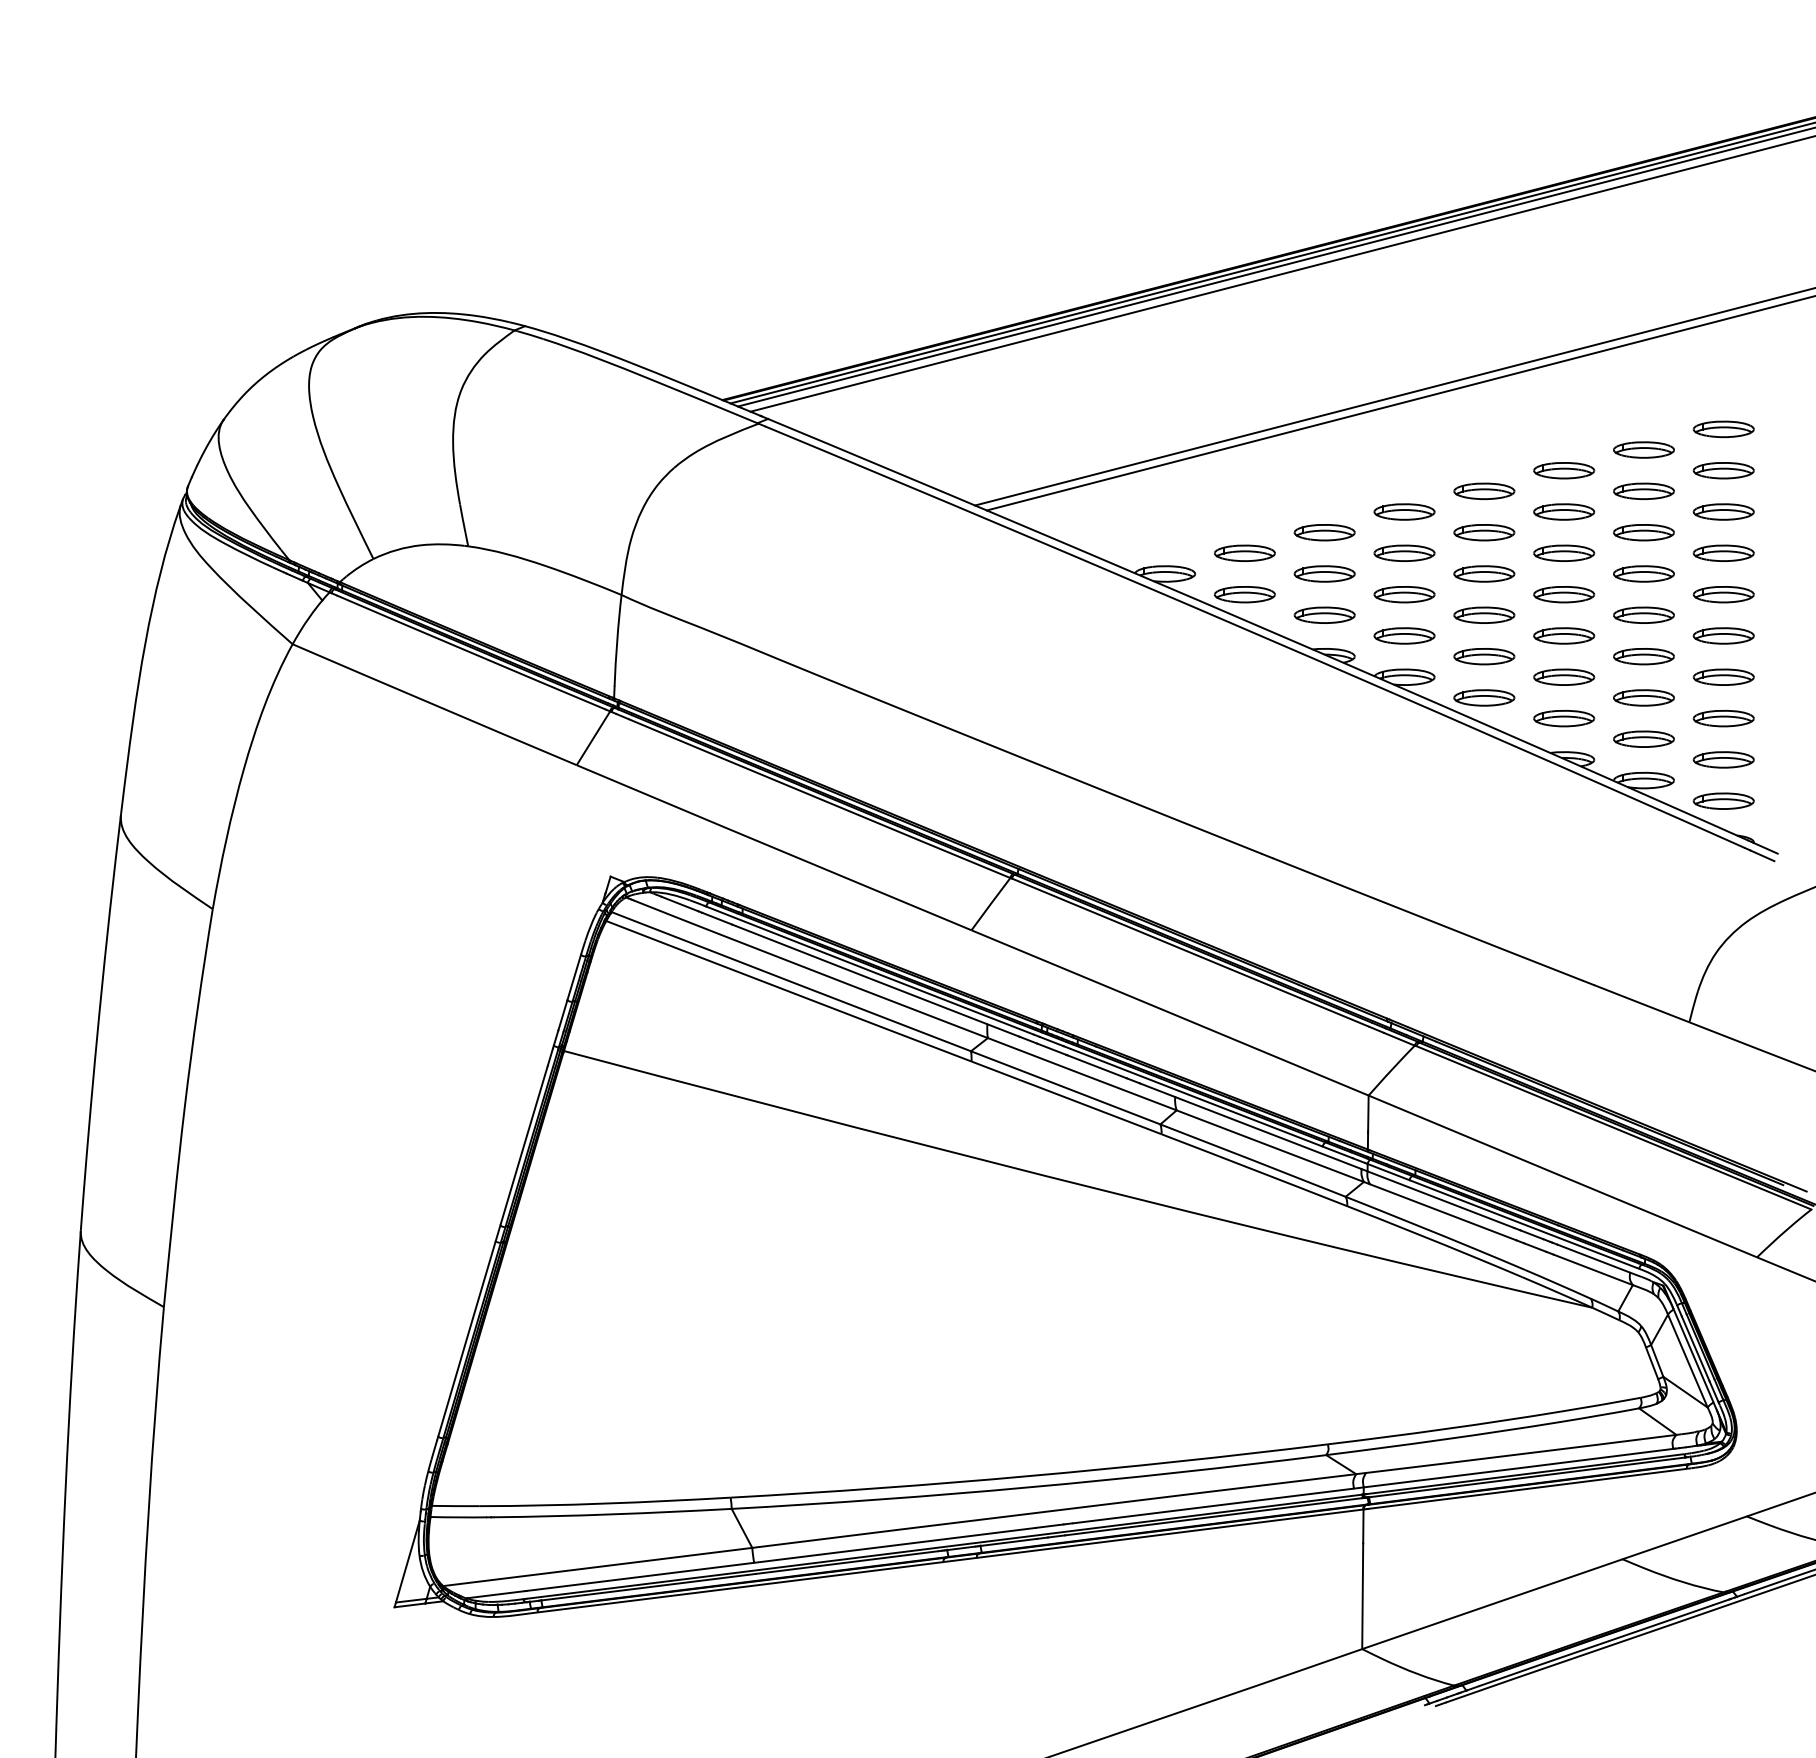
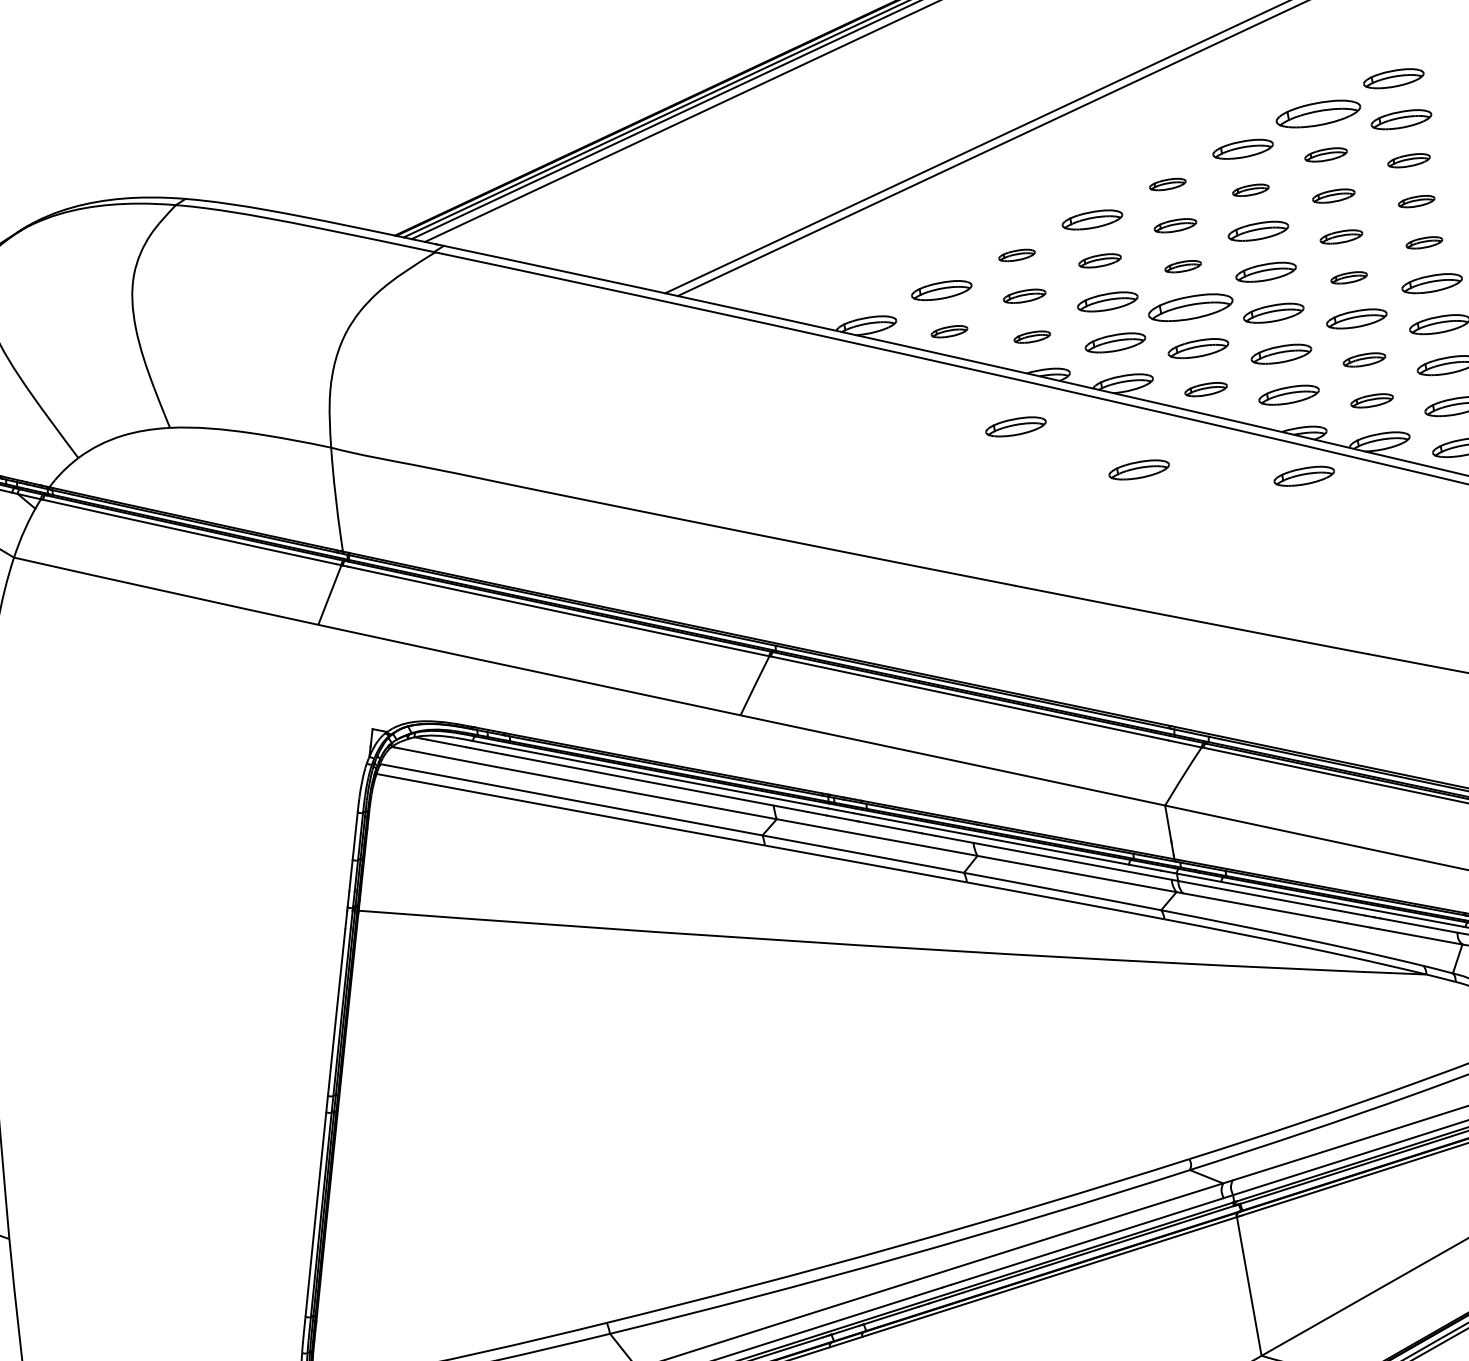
part: (1643, 449) -> (1317, 113), size x1.4
part: (1484, 490) -> (1167, 183), size x0.6
part: (1643, 490) -> (1325, 154), size x0.7
part: (1564, 511) -> (1251, 189), size x0.6
part: (1723, 511) -> (1408, 160), size x0.7
part: (1324, 532) -> (1016, 255), size x0.6
part: (1484, 532) -> (1175, 225), size x0.7
part: (1643, 532) -> (1333, 195), size x0.7
part: (1404, 552) -> (1099, 260), size x0.7
part: (1723, 552) -> (1416, 200), size x0.6
part: (1324, 573) -> (1024, 295), size x0.7
part: (1484, 573) -> (1183, 266), size x0.6
part: (1643, 573) -> (1340, 236), size x0.7
part: (1244, 594) -> (949, 331), size x0.6
part: (1723, 594) -> (1424, 242), size x0.6
part: (1324, 614) -> (1032, 336), size x0.6
part: (1484, 614) -> (1190, 306), size x1.4
part: (1643, 614) -> (1348, 277), size x0.6
part: (1484, 697) -> (1206, 389), size x0.7
part: (1643, 697) -> (1363, 359), size x0.7
part: (1292, 699) -> (1016, 426), added
part: (1643, 738) -> (1371, 400), size x0.7
part: (1404, 763) -> (1139, 469), added
part: (1564, 799) -> (1304, 475), added

